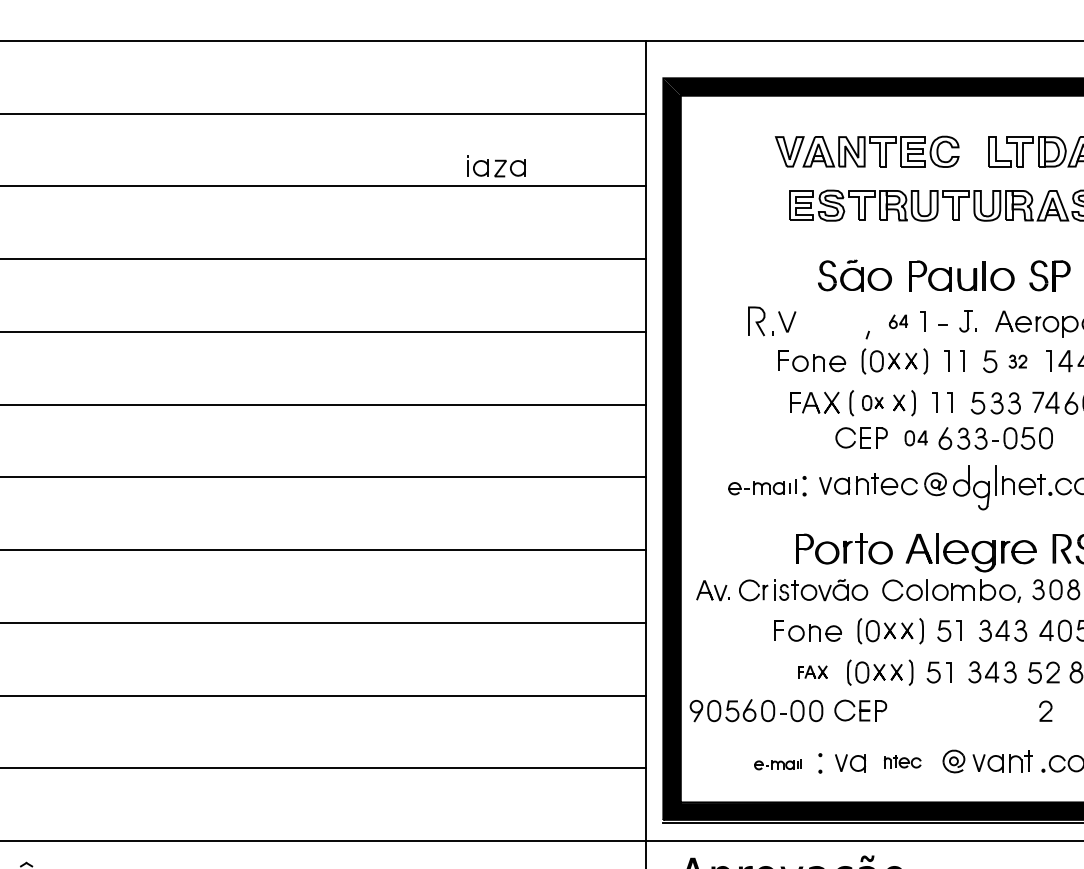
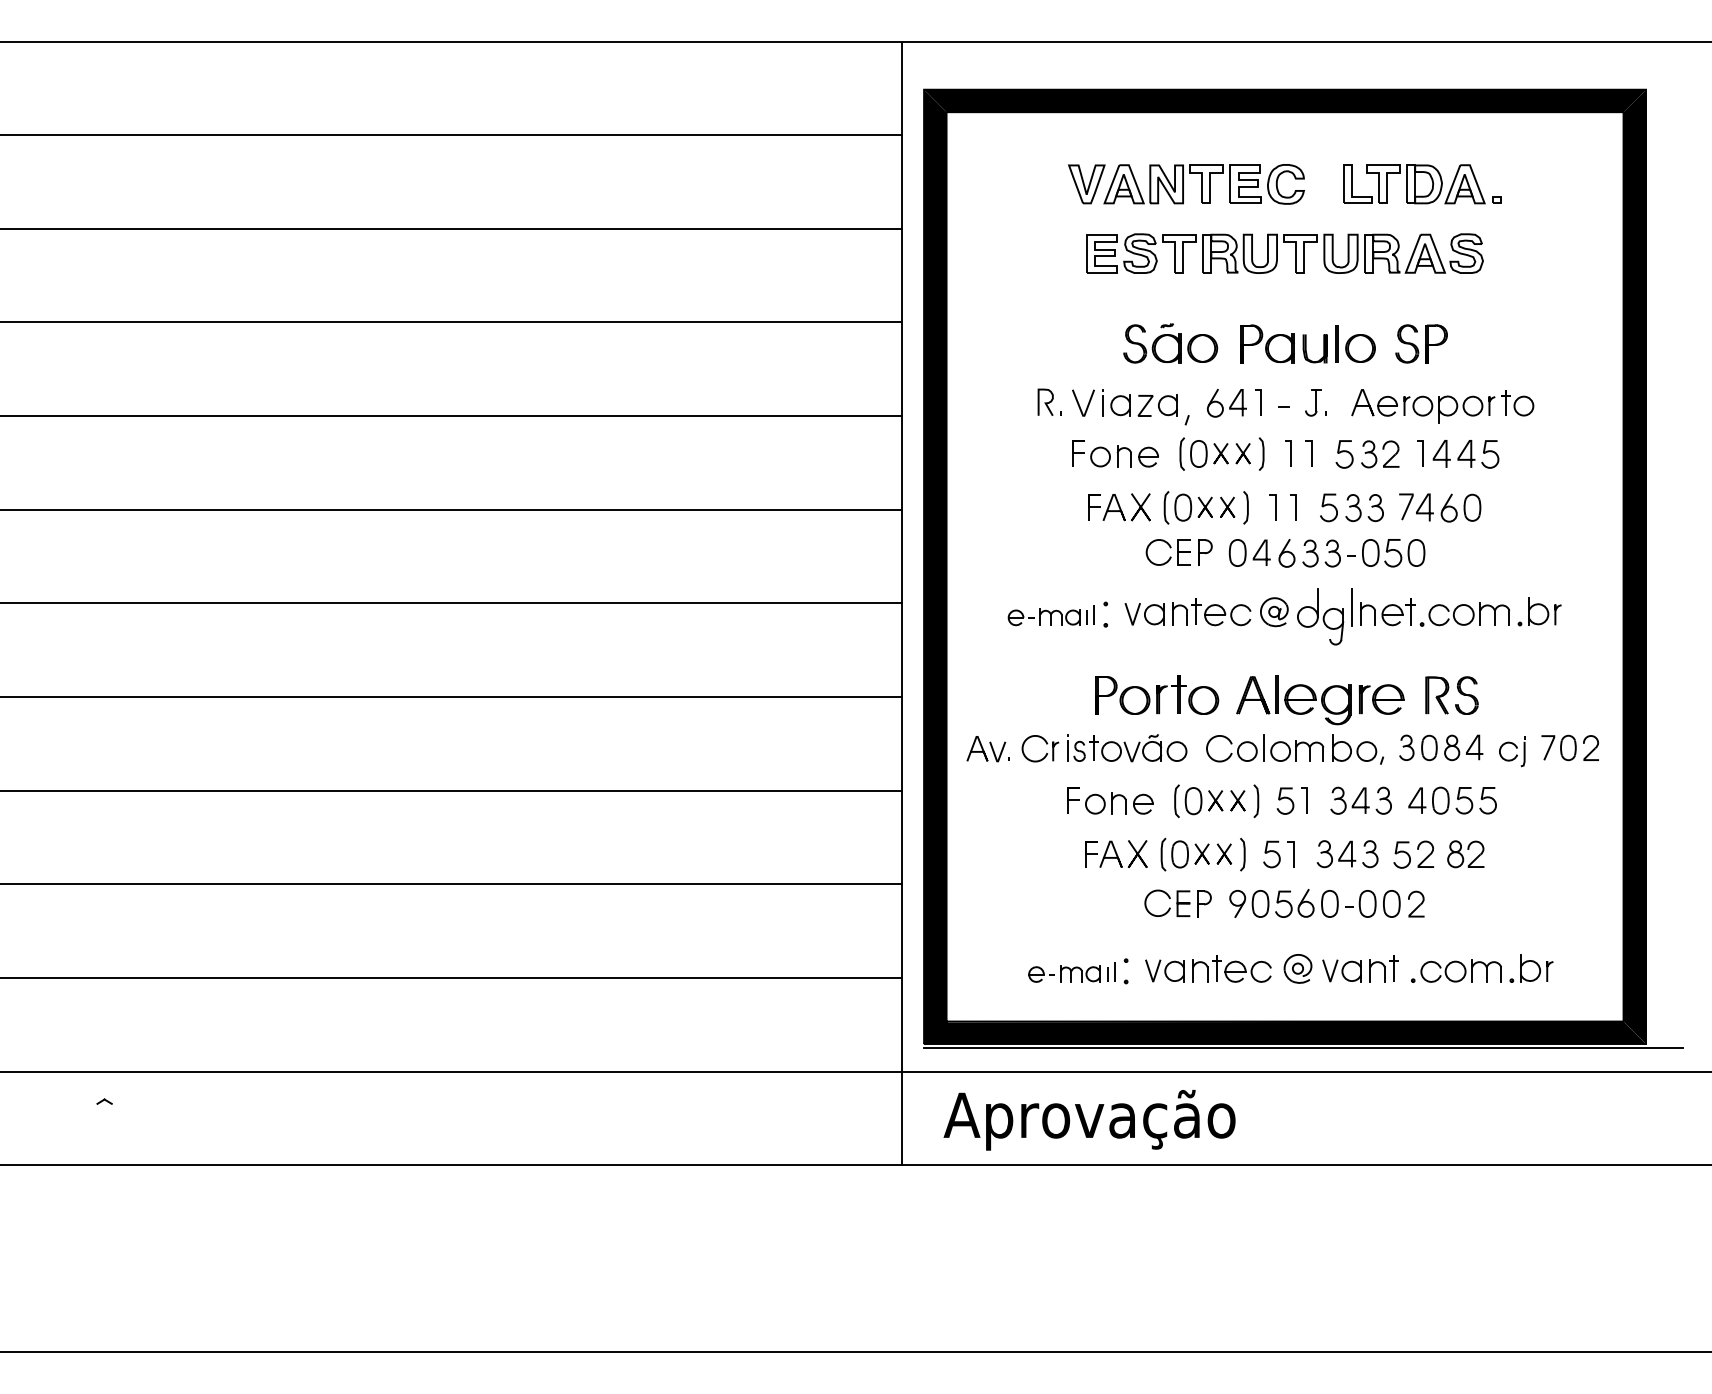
part: (495, 165) -> (1139, 402), moved
part: (760, 320) -> (1049, 401), size x0.71
part: (898, 321) -> (1226, 402), size x1.67
part: (1018, 361) -> (1380, 454), size x1.67
part: (872, 402) -> (1193, 507), size x1.43
part: (916, 437) -> (1249, 552), size x1.43
part: (812, 671) -> (1116, 853), size x1.67
part: (756, 710) -> (1314, 903), moved
part: (902, 761) -> (1231, 968), size x1.67
part: (777, 764) -> (1071, 972), size x1.43

